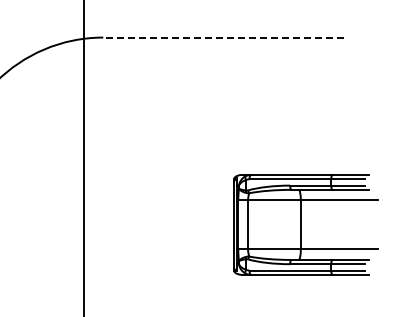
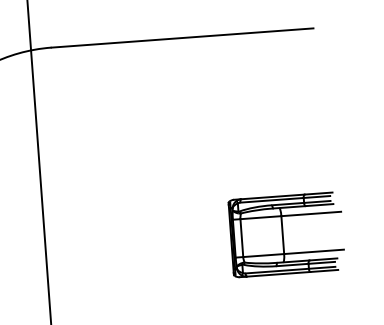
line: (223, 37) -> (182, 37), dashed -> solid
part: (306, 224) -> (287, 234), size x0.71

